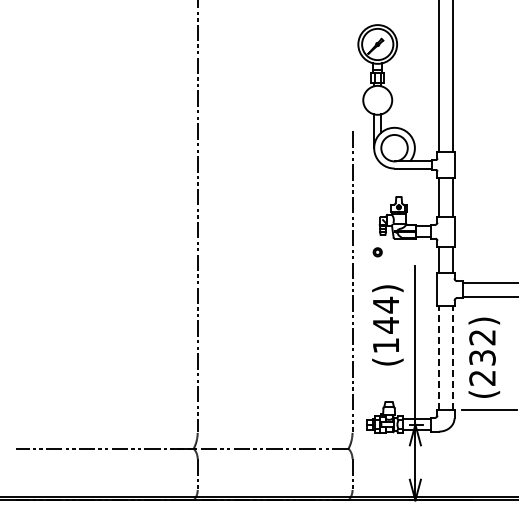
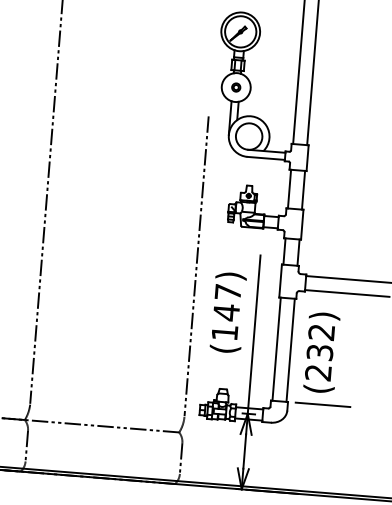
part: (377, 252) -> (235, 87), moved
text: (385, 304) -> (227, 291), (144) -> (147)
line: (438, 357) -> (276, 348), dashed -> solid
line: (453, 357) -> (291, 349), dashed -> solid

